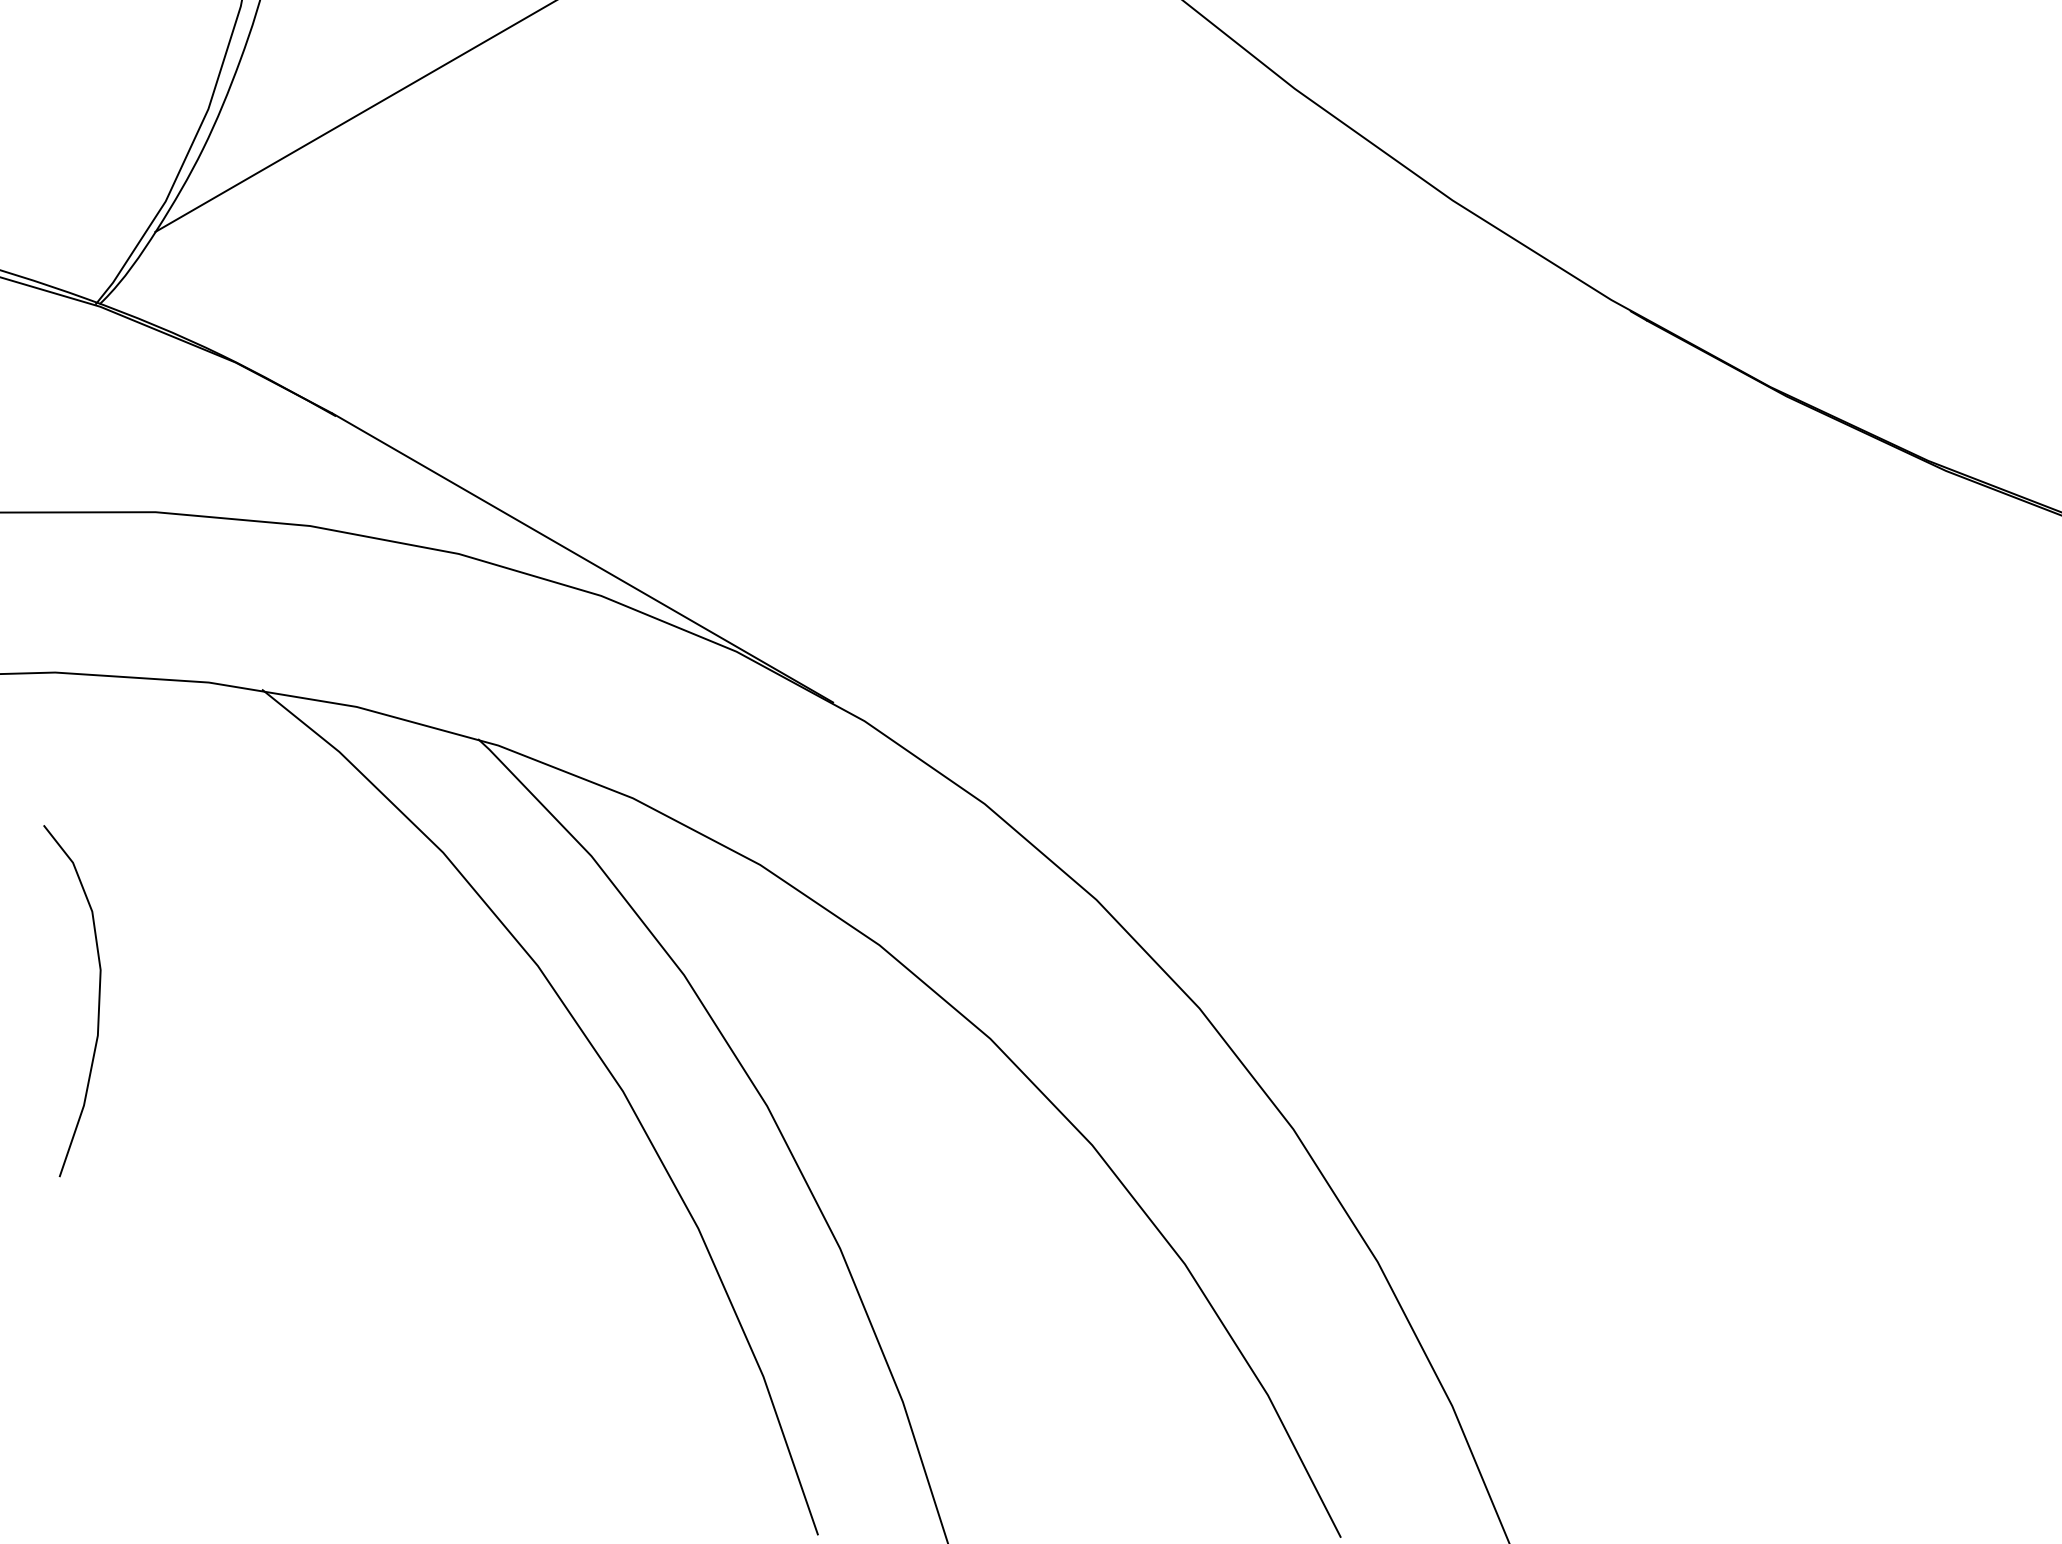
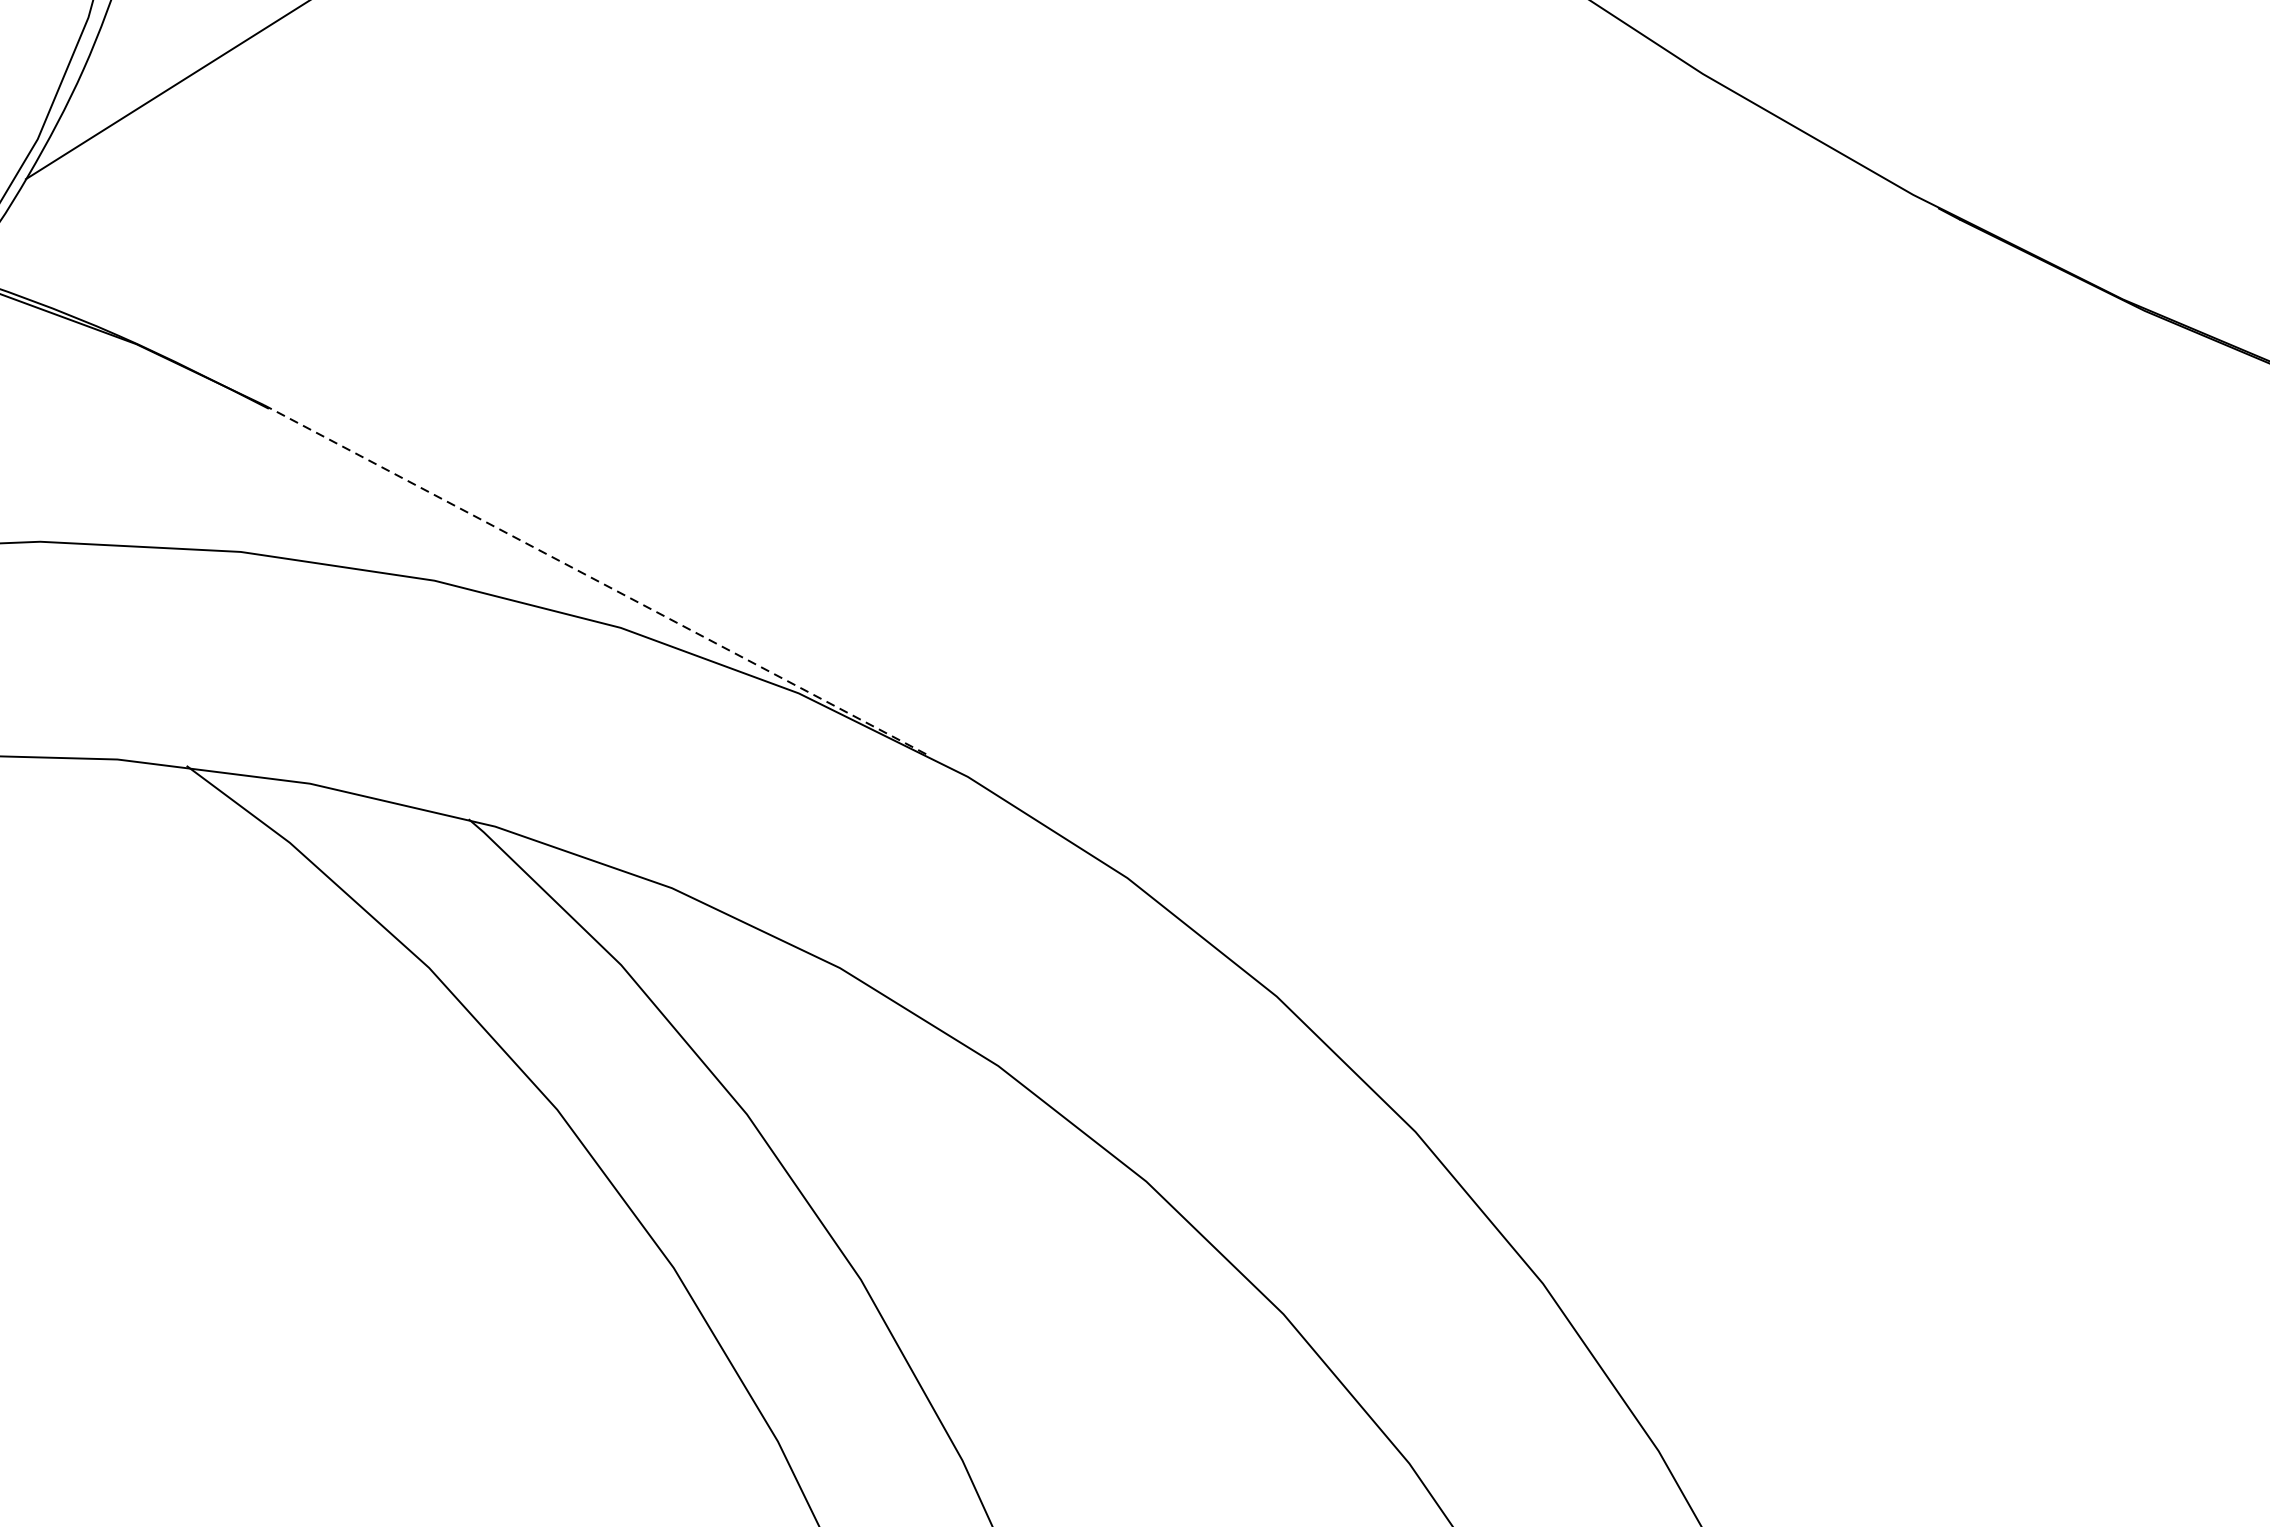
line: (582, 557) -> (594, 579), solid -> dashed

